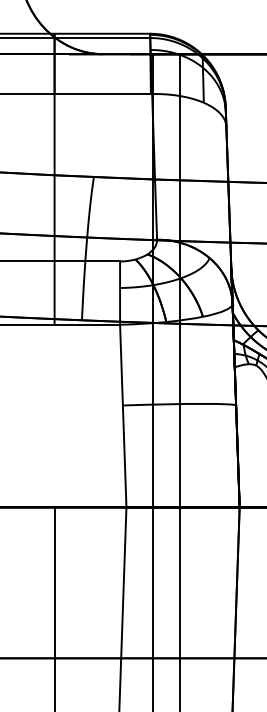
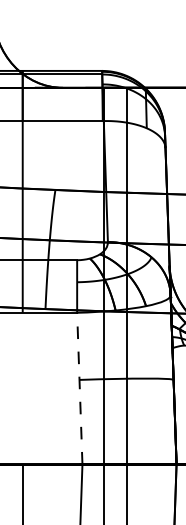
line: (123, 415) -> (80, 388), solid -> dashed

